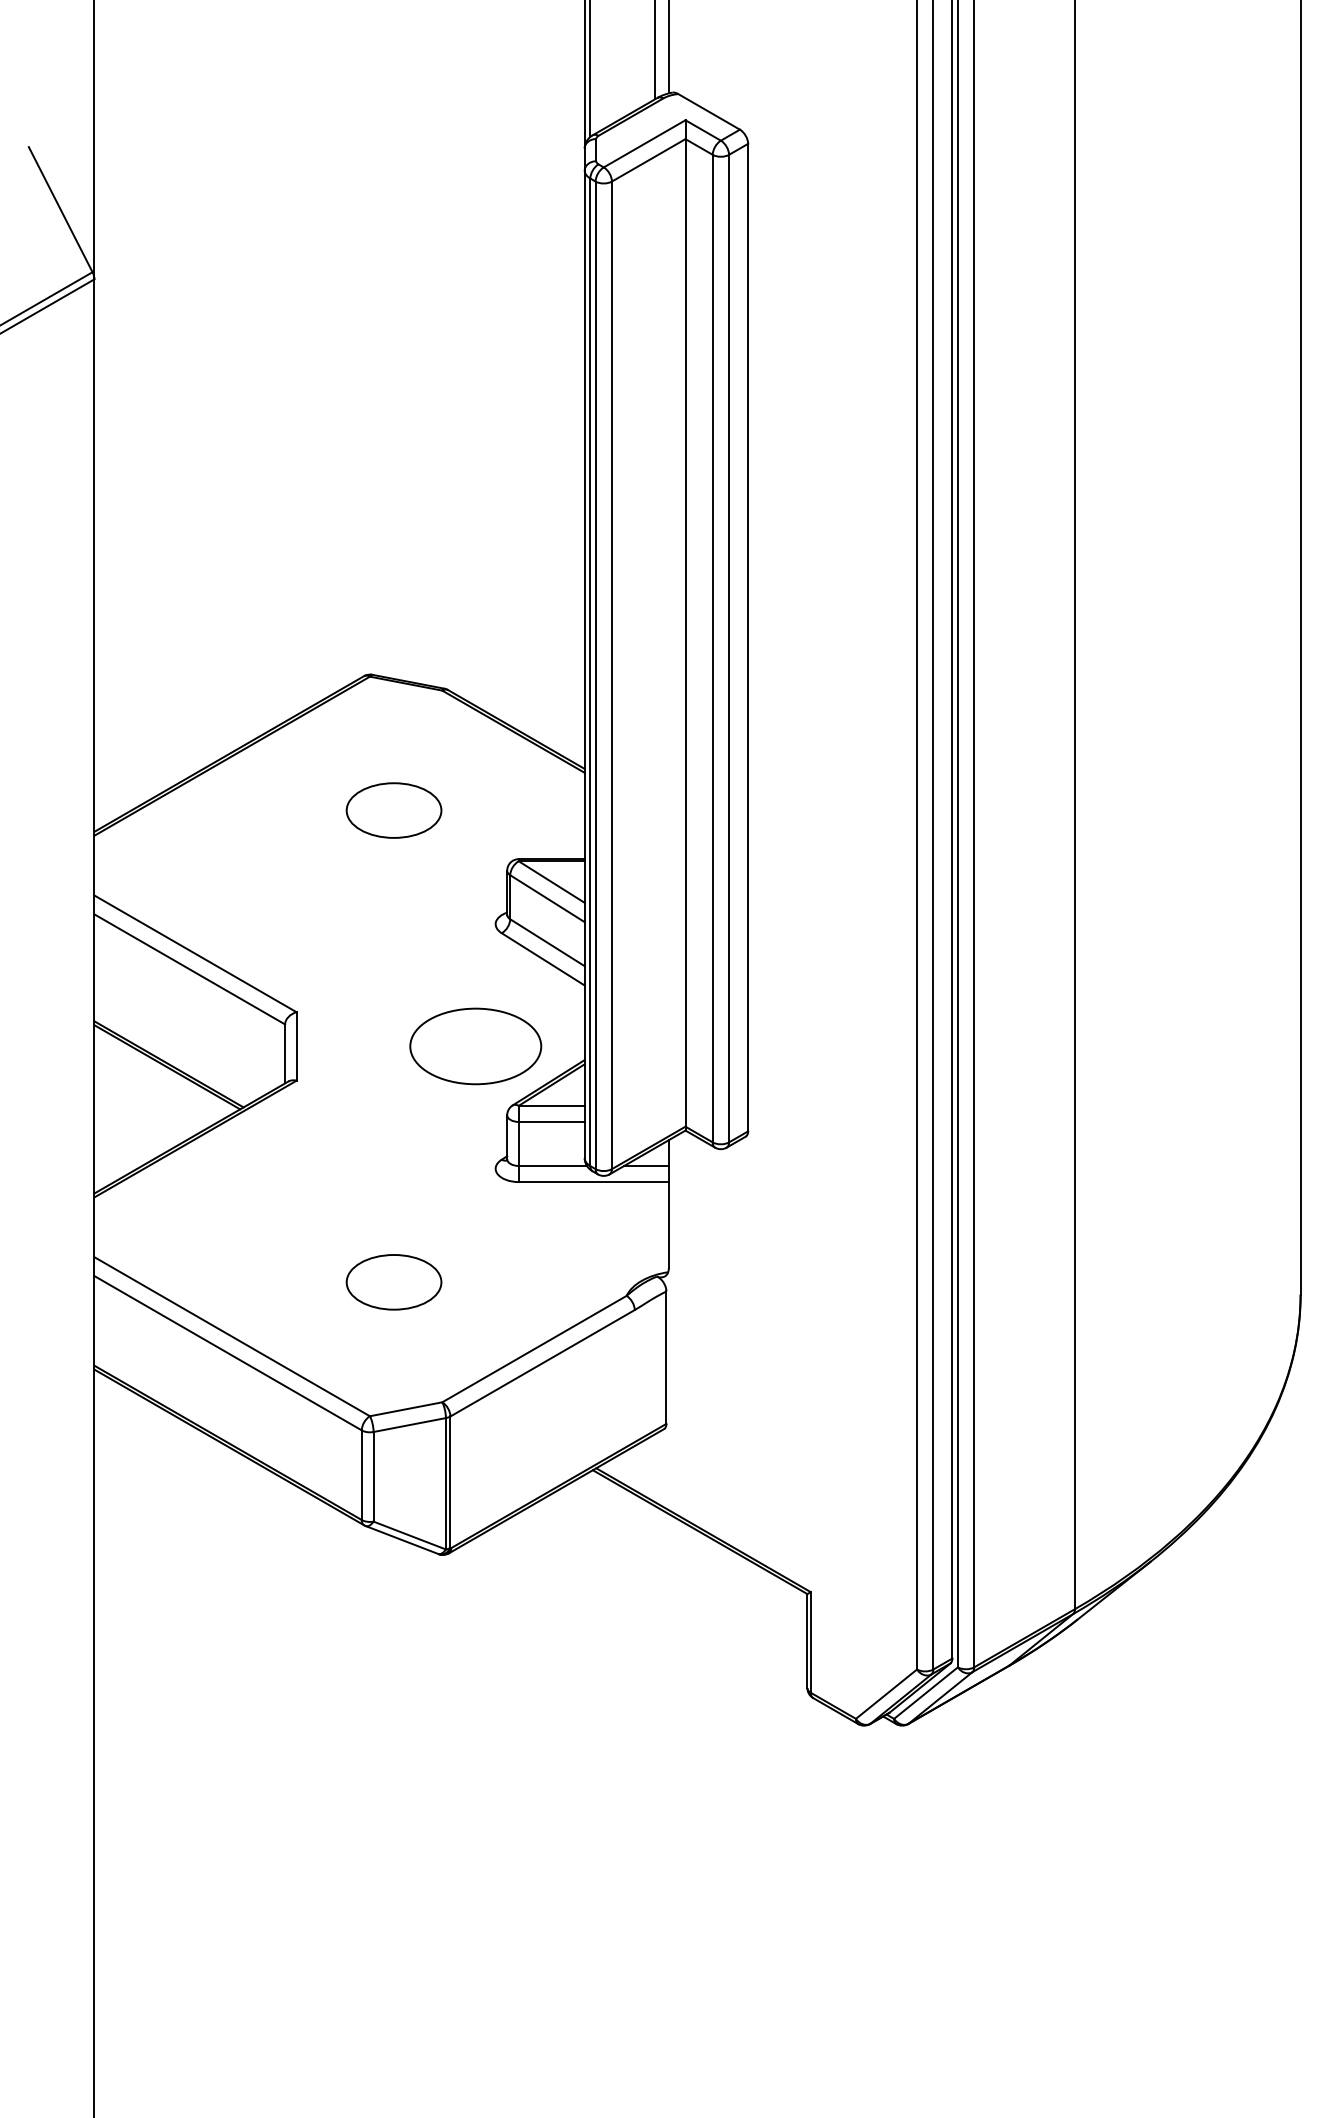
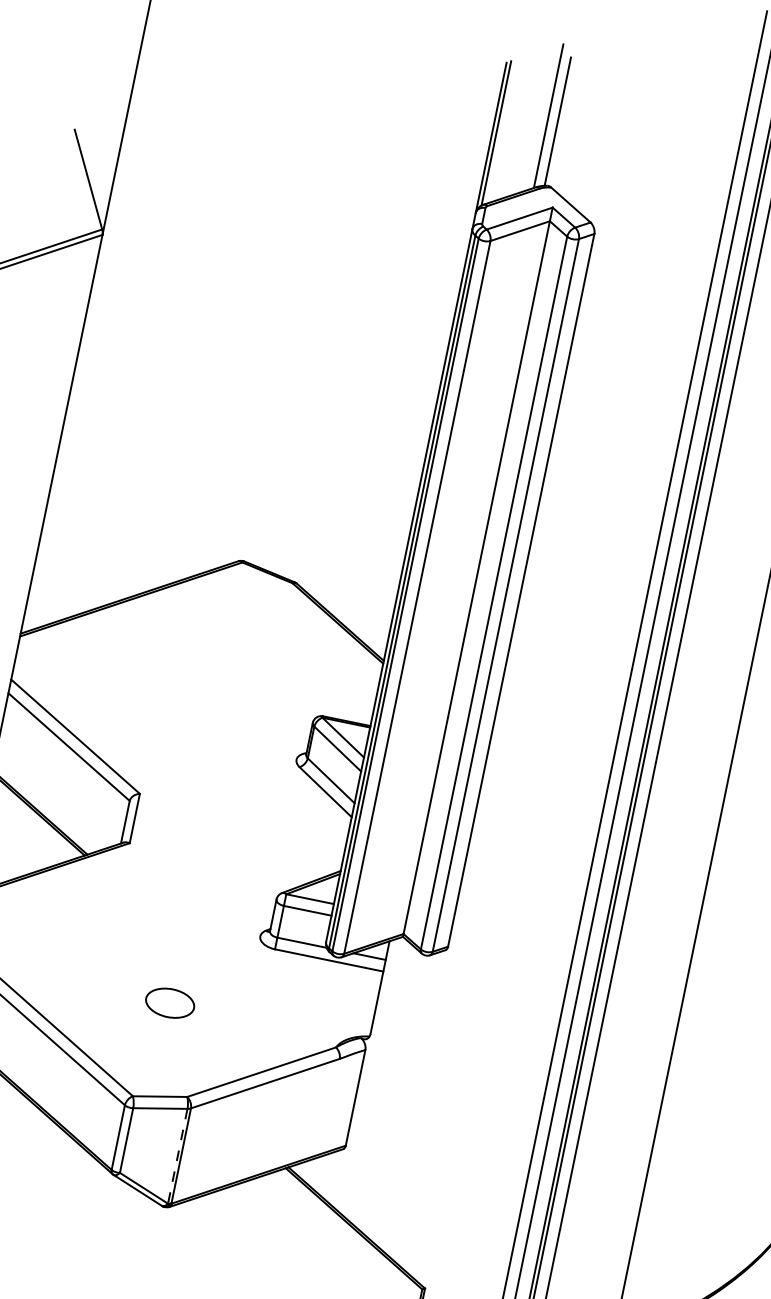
part: (393, 810) -> (239, 662), removed
part: (475, 1046) -> (263, 845), removed
part: (393, 1282) -> (169, 1003), size x0.7
line: (445, 1483) -> (177, 1156), solid -> dashed

